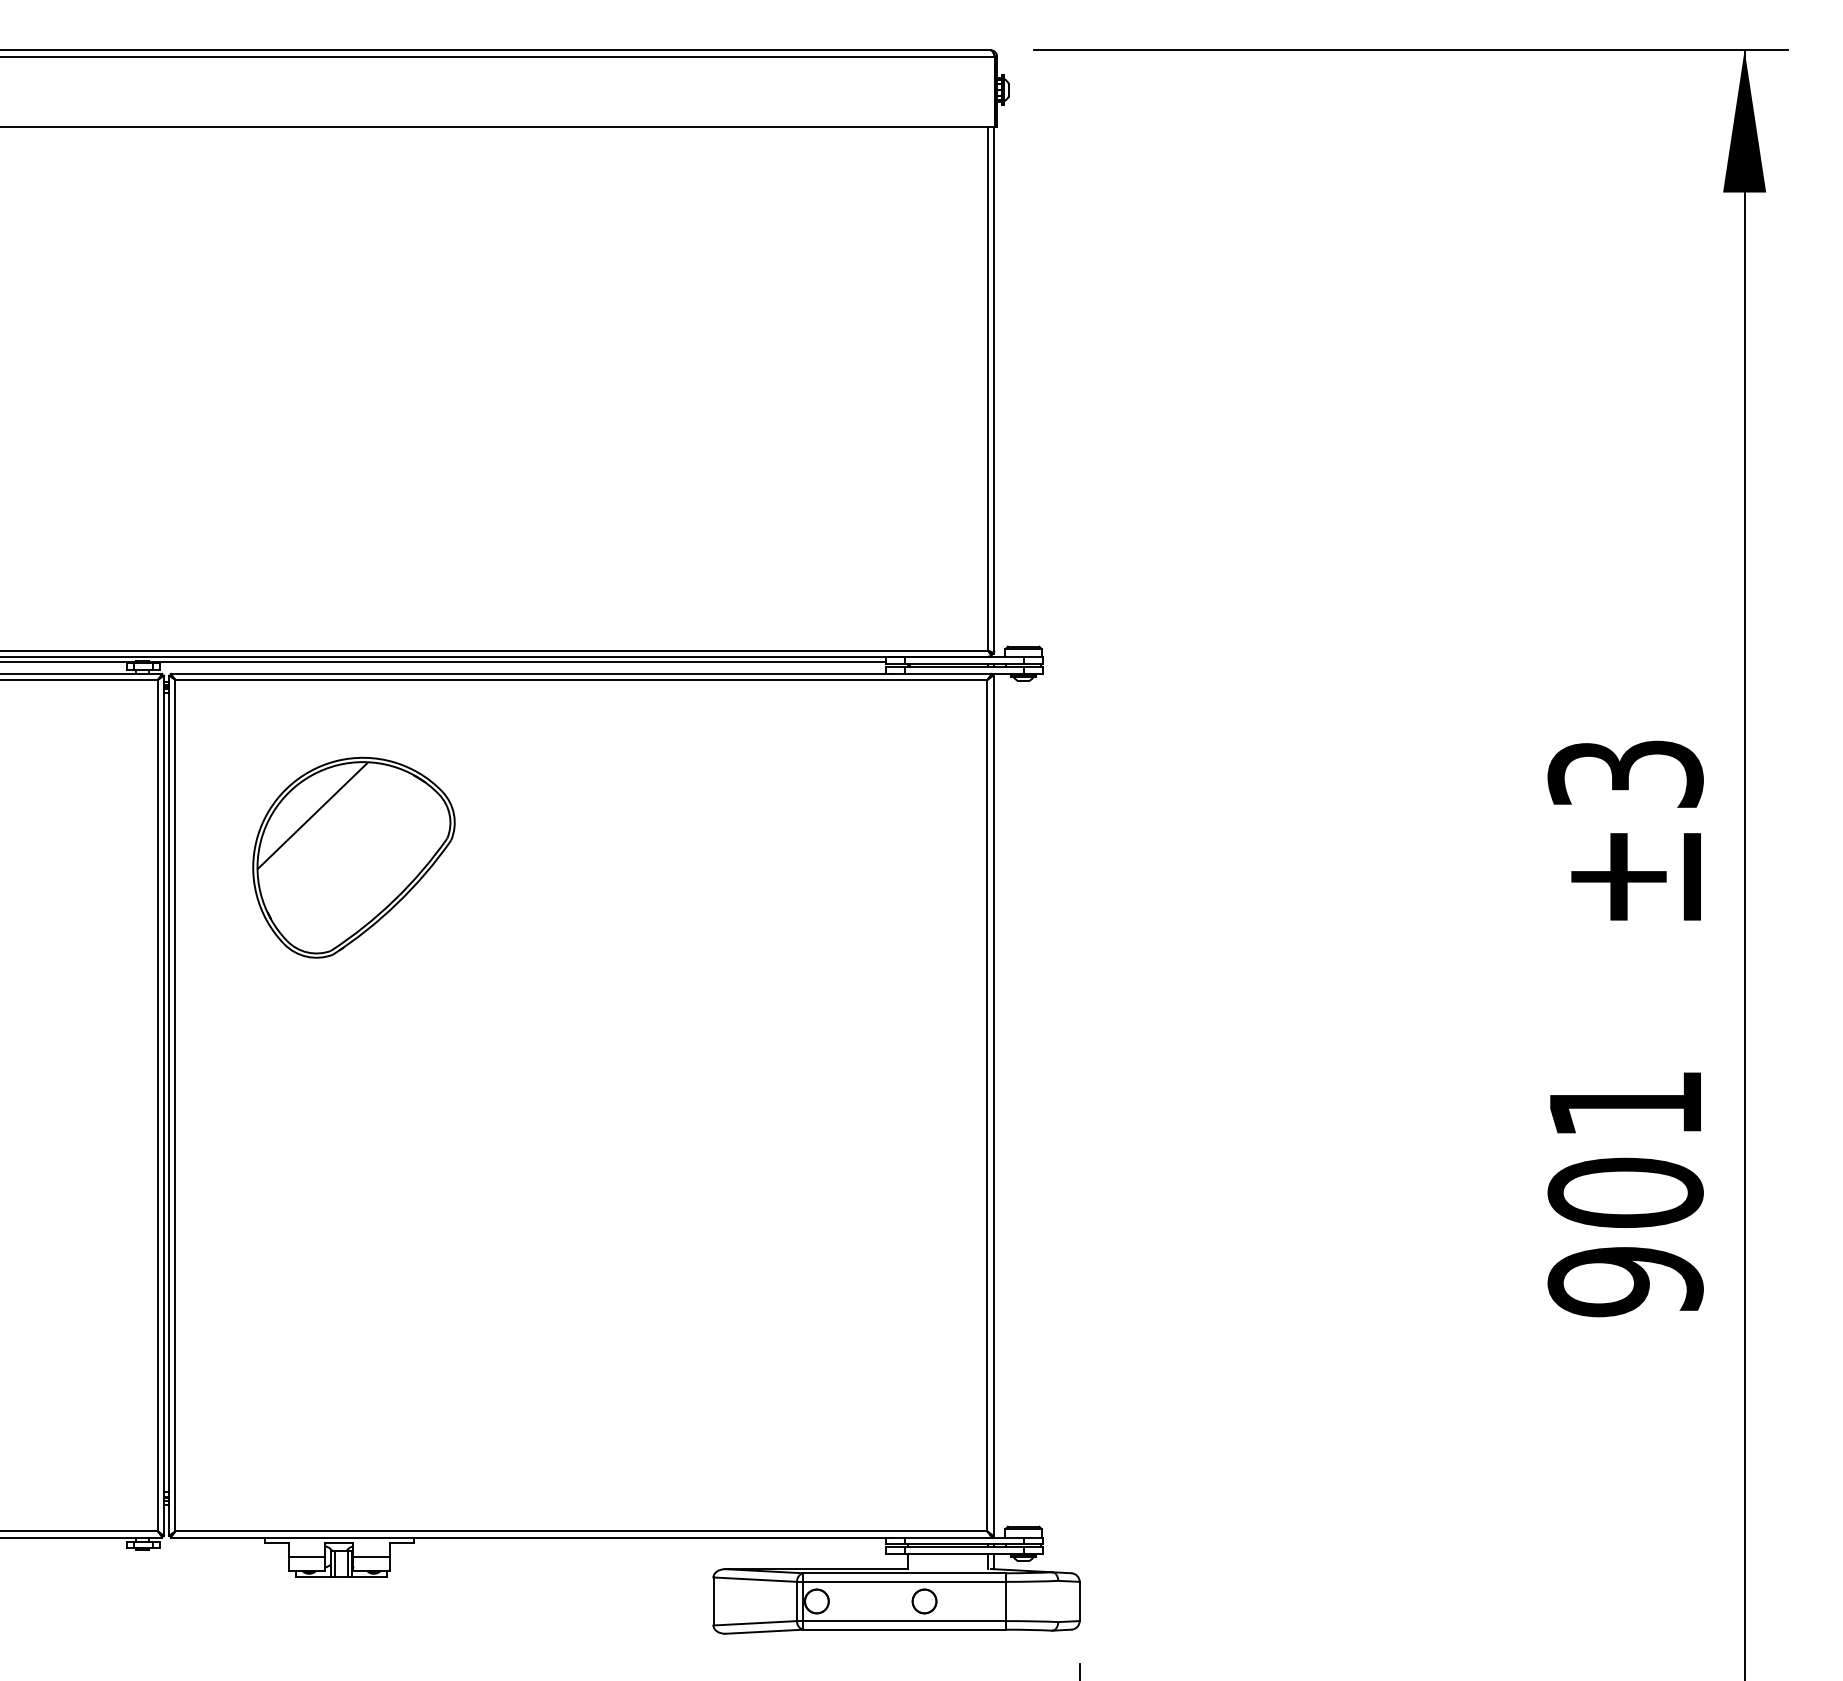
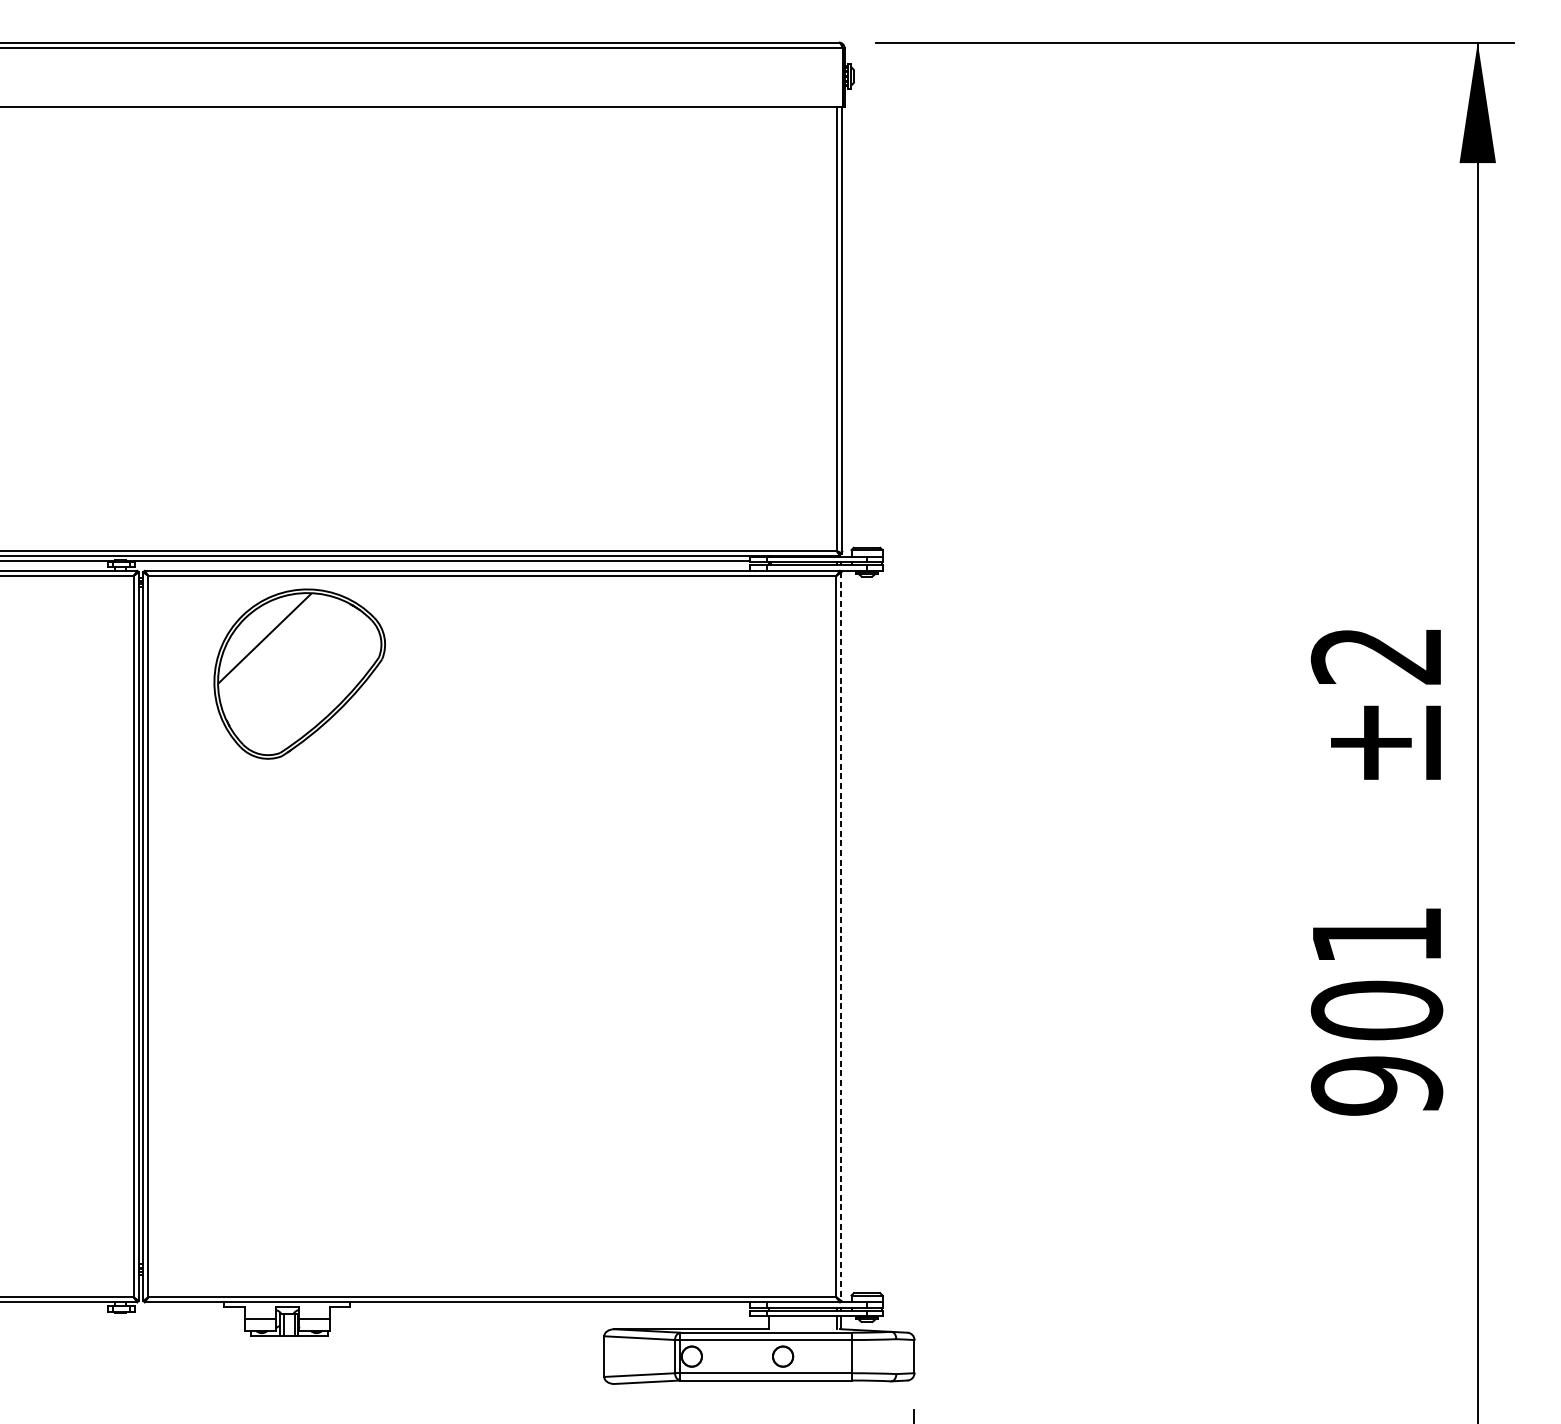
text: (1625, 774) -> (1376, 656), ±3 -> ±2
part: (353, 857) -> (299, 673), moved
line: (993, 1106) -> (841, 937), solid -> dashed

